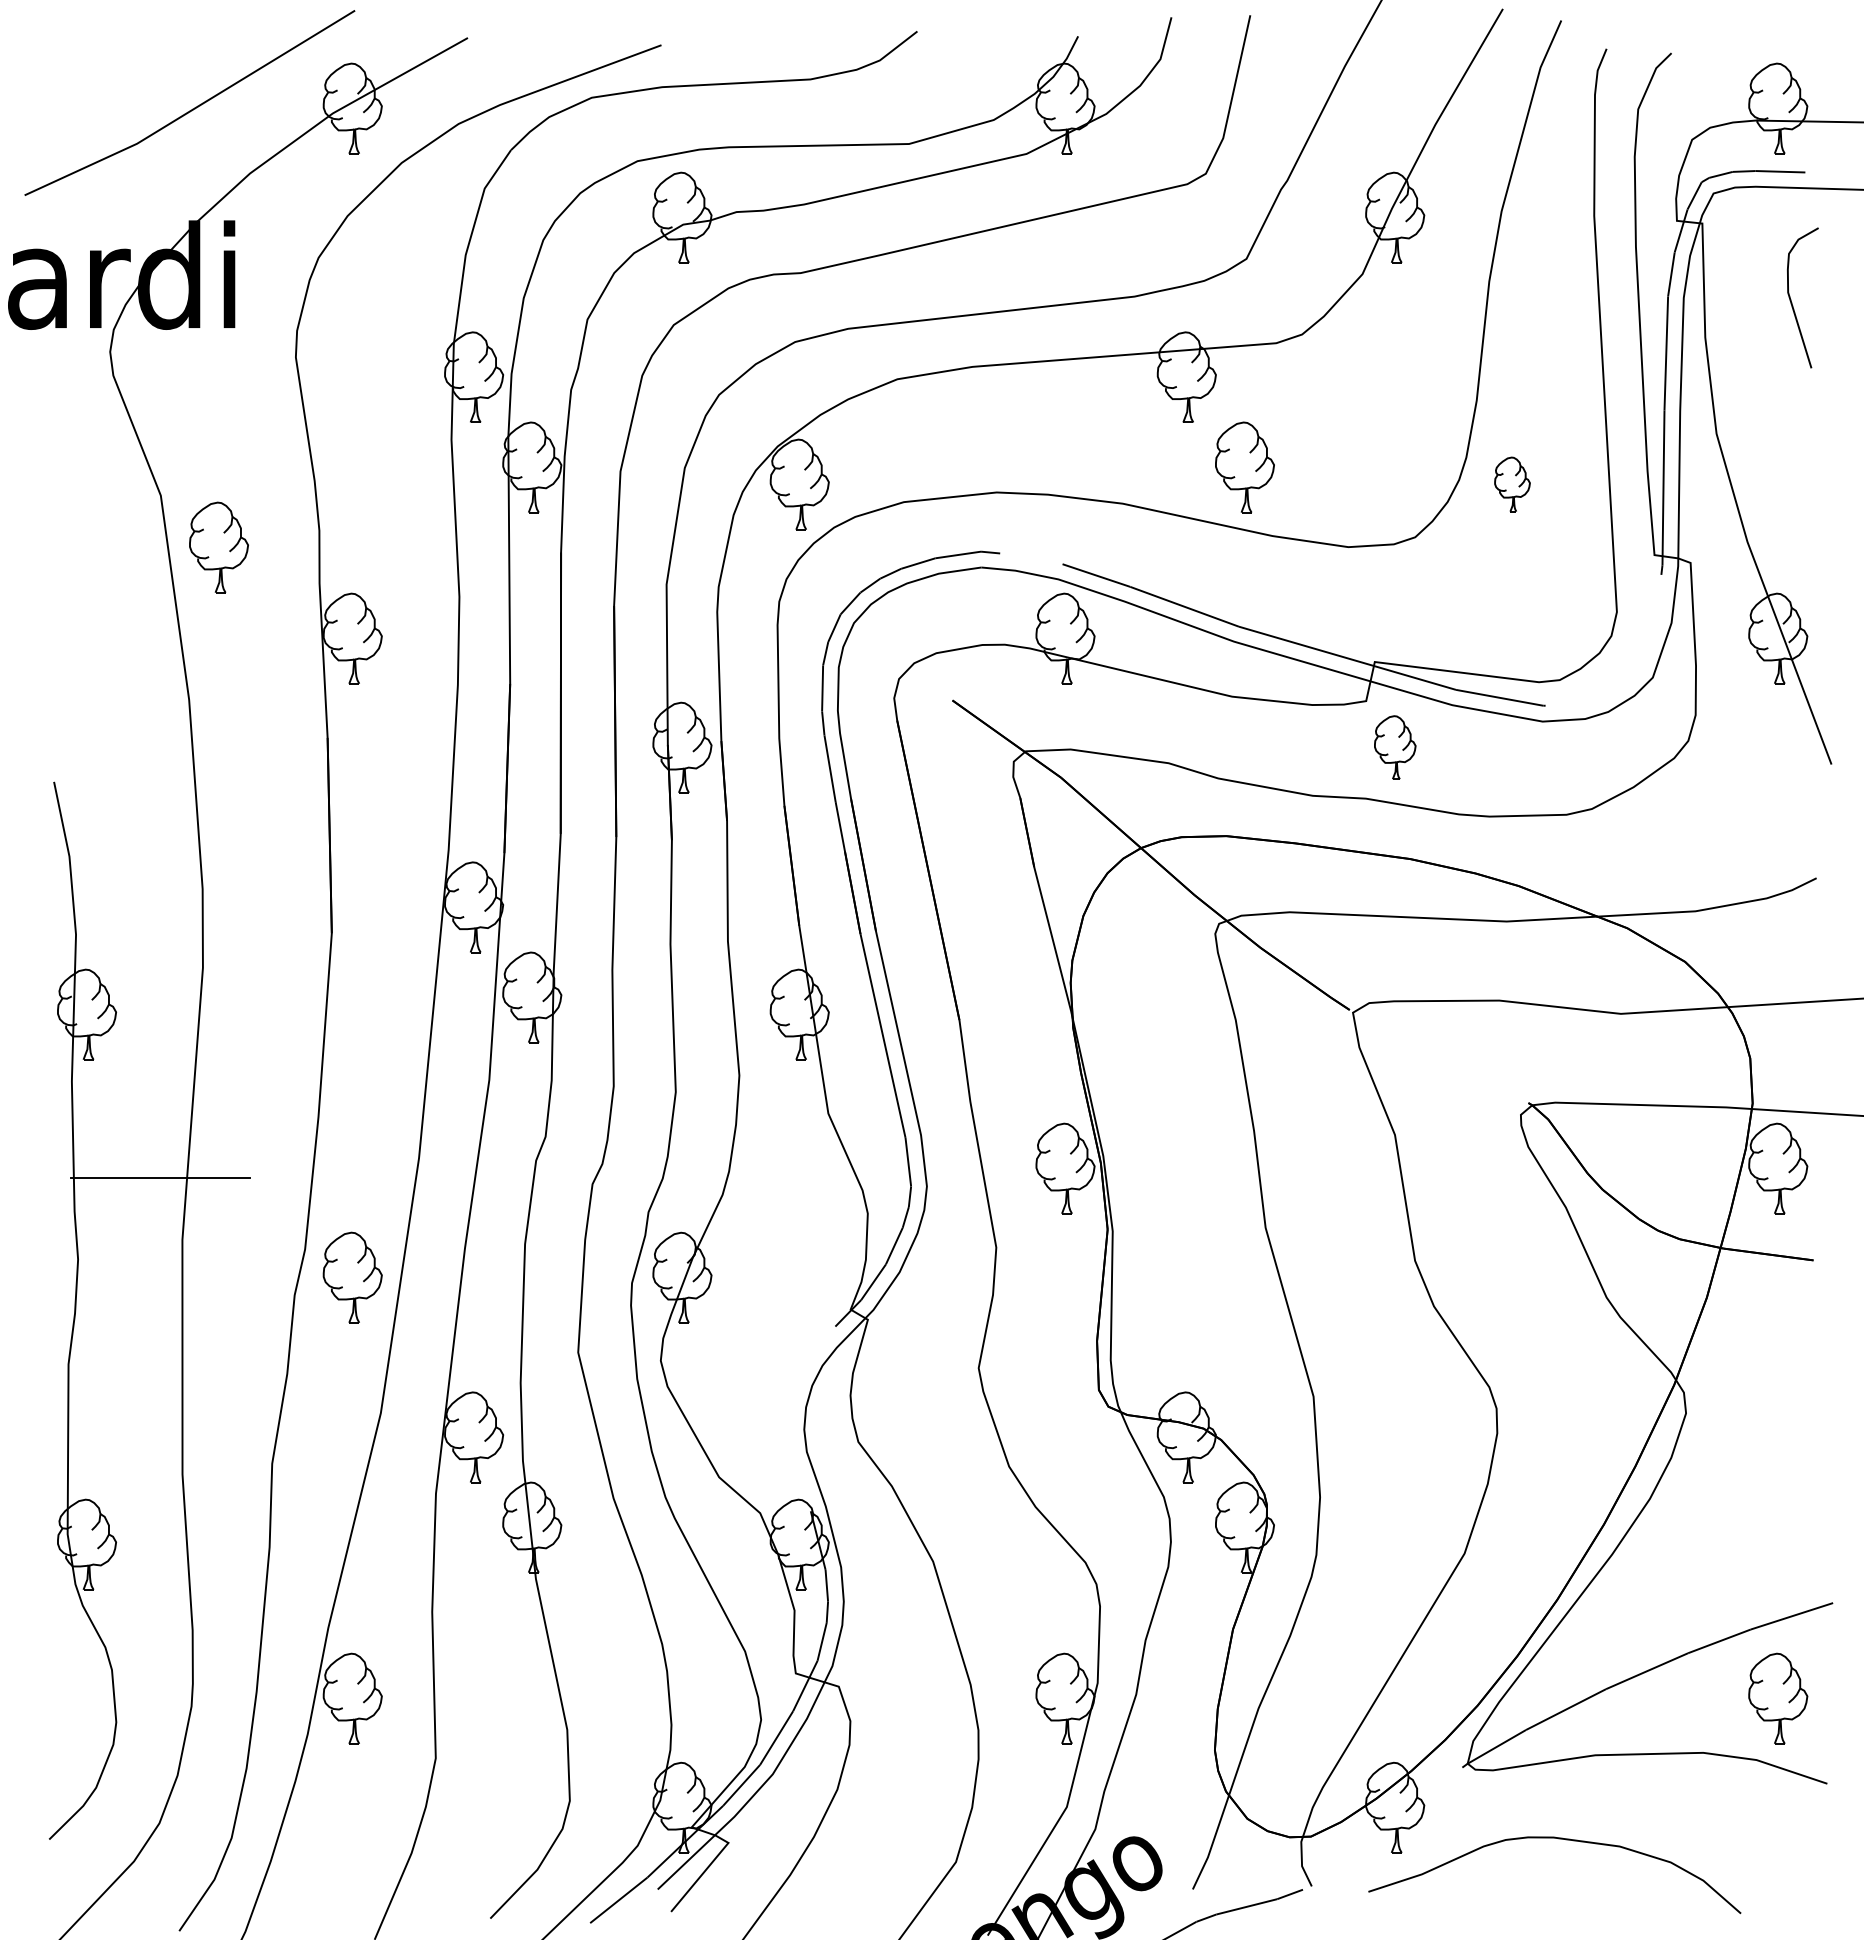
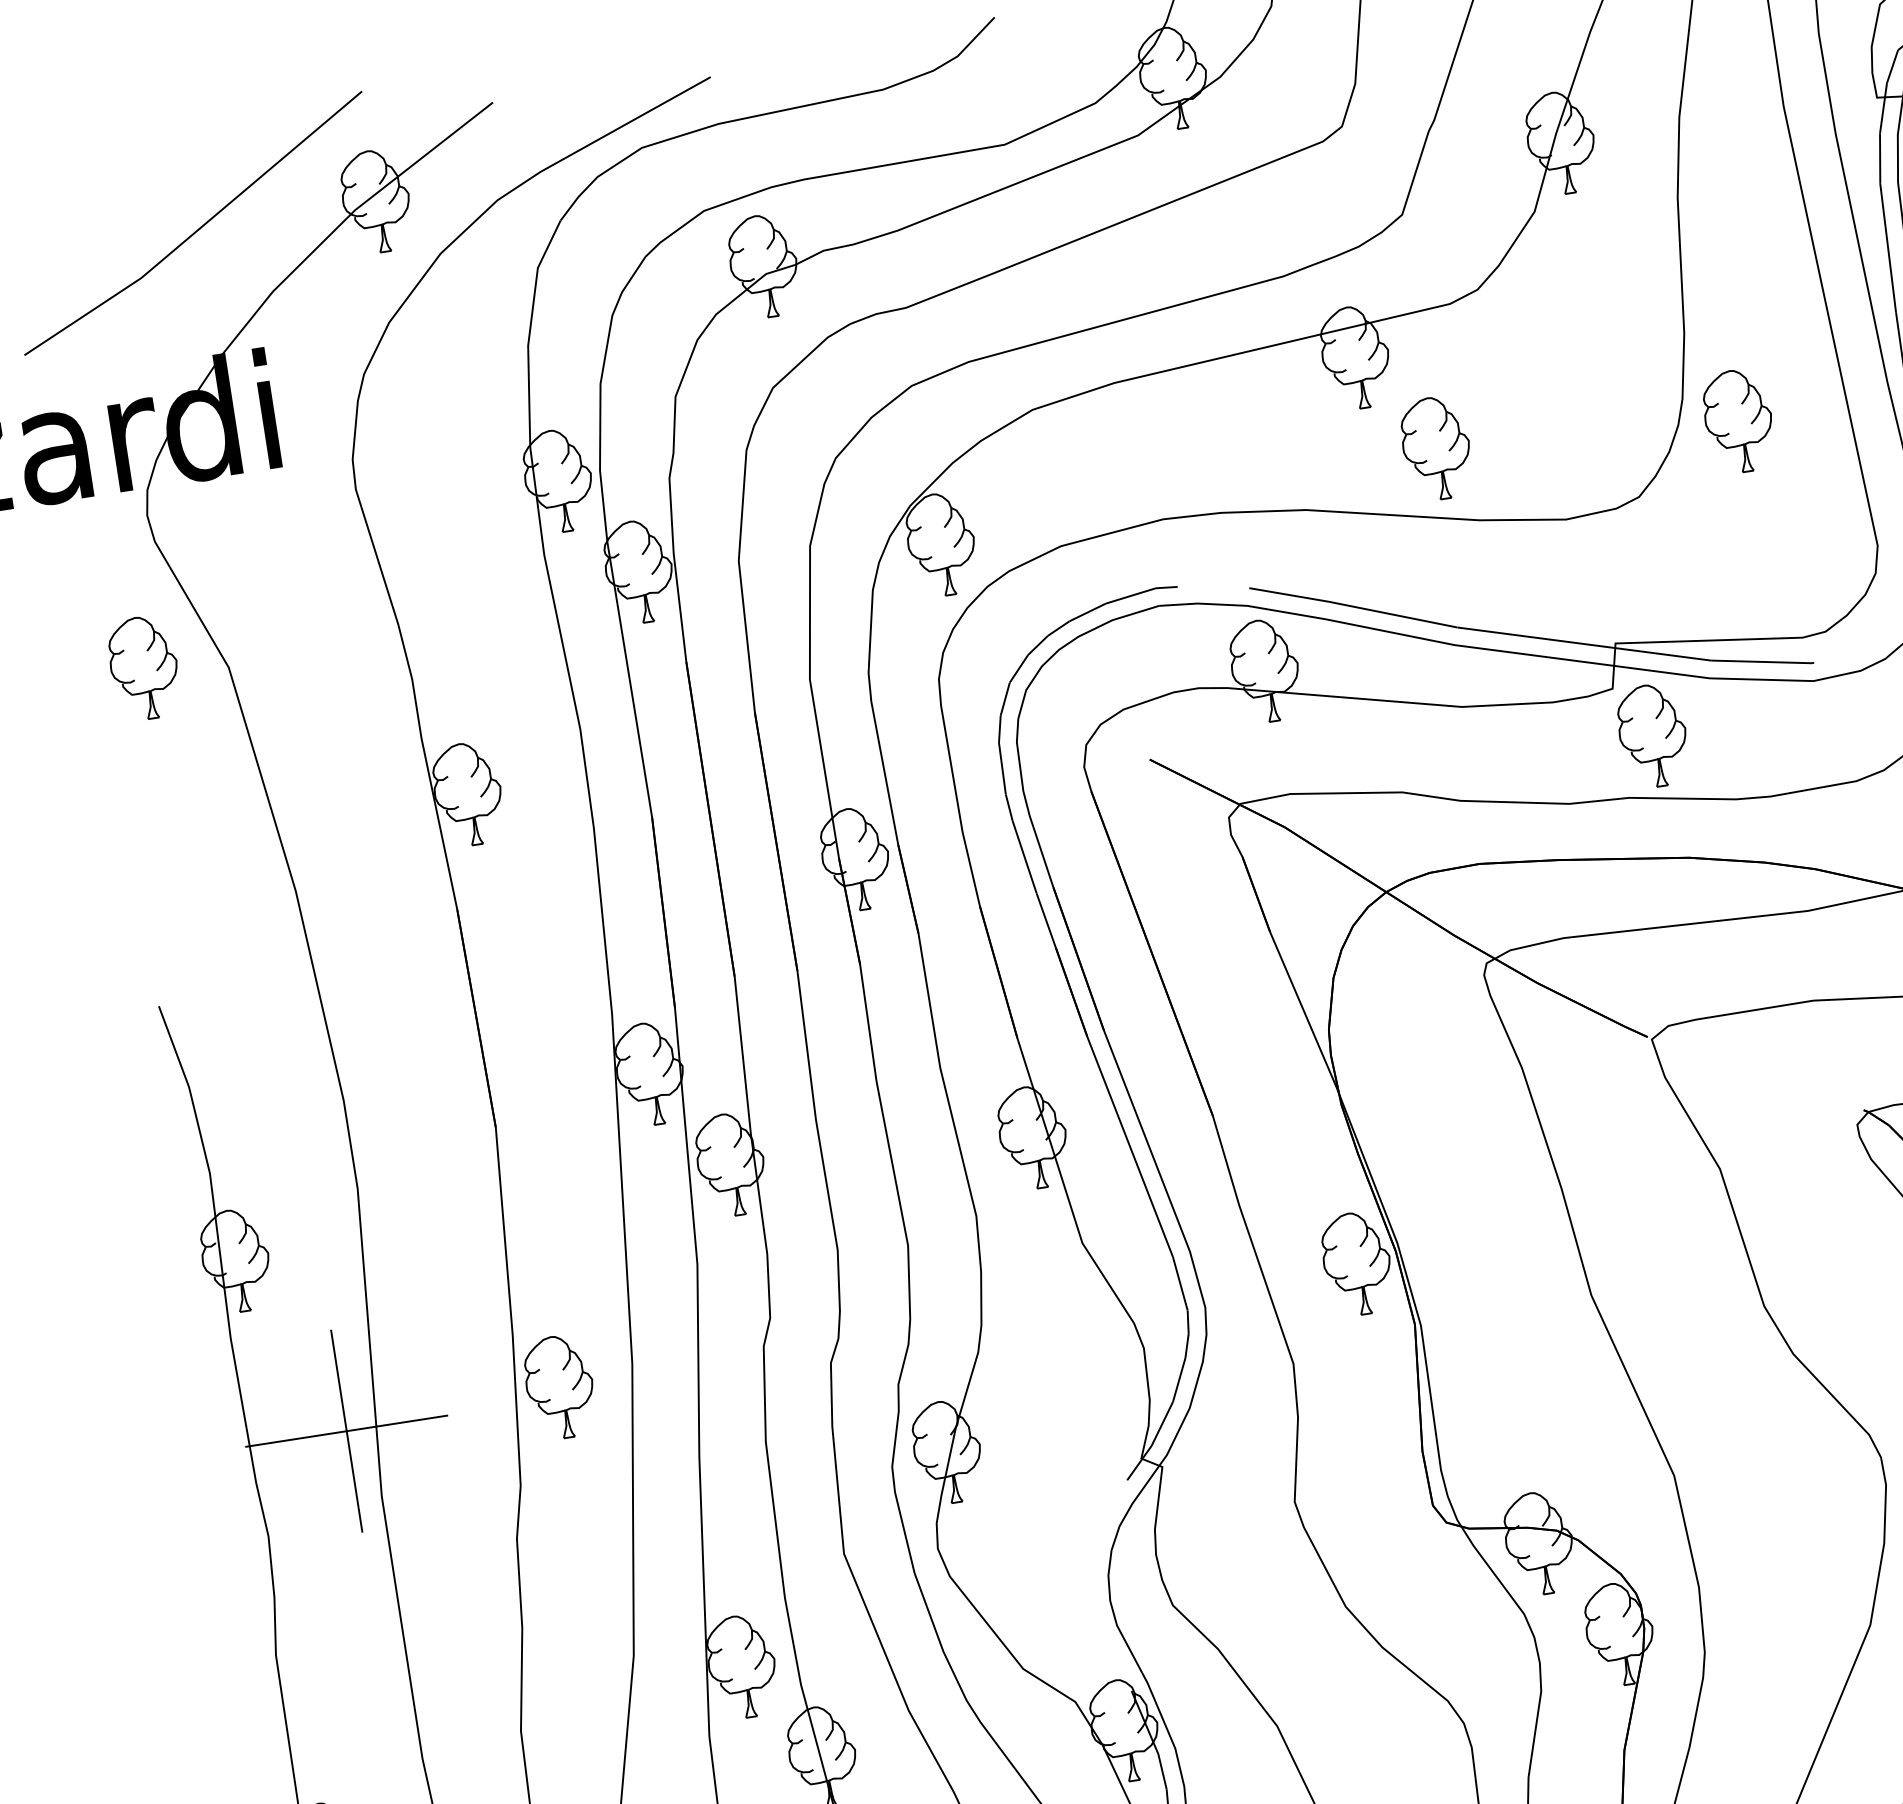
part: (1512, 484) -> (1738, 421), size x1.67
part: (218, 547) -> (143, 668), moved
part: (1395, 747) -> (1653, 735), size x1.43
line: (160, 1178) -> (346, 1431), added
part: (352, 1277) -> (559, 1387), moved

